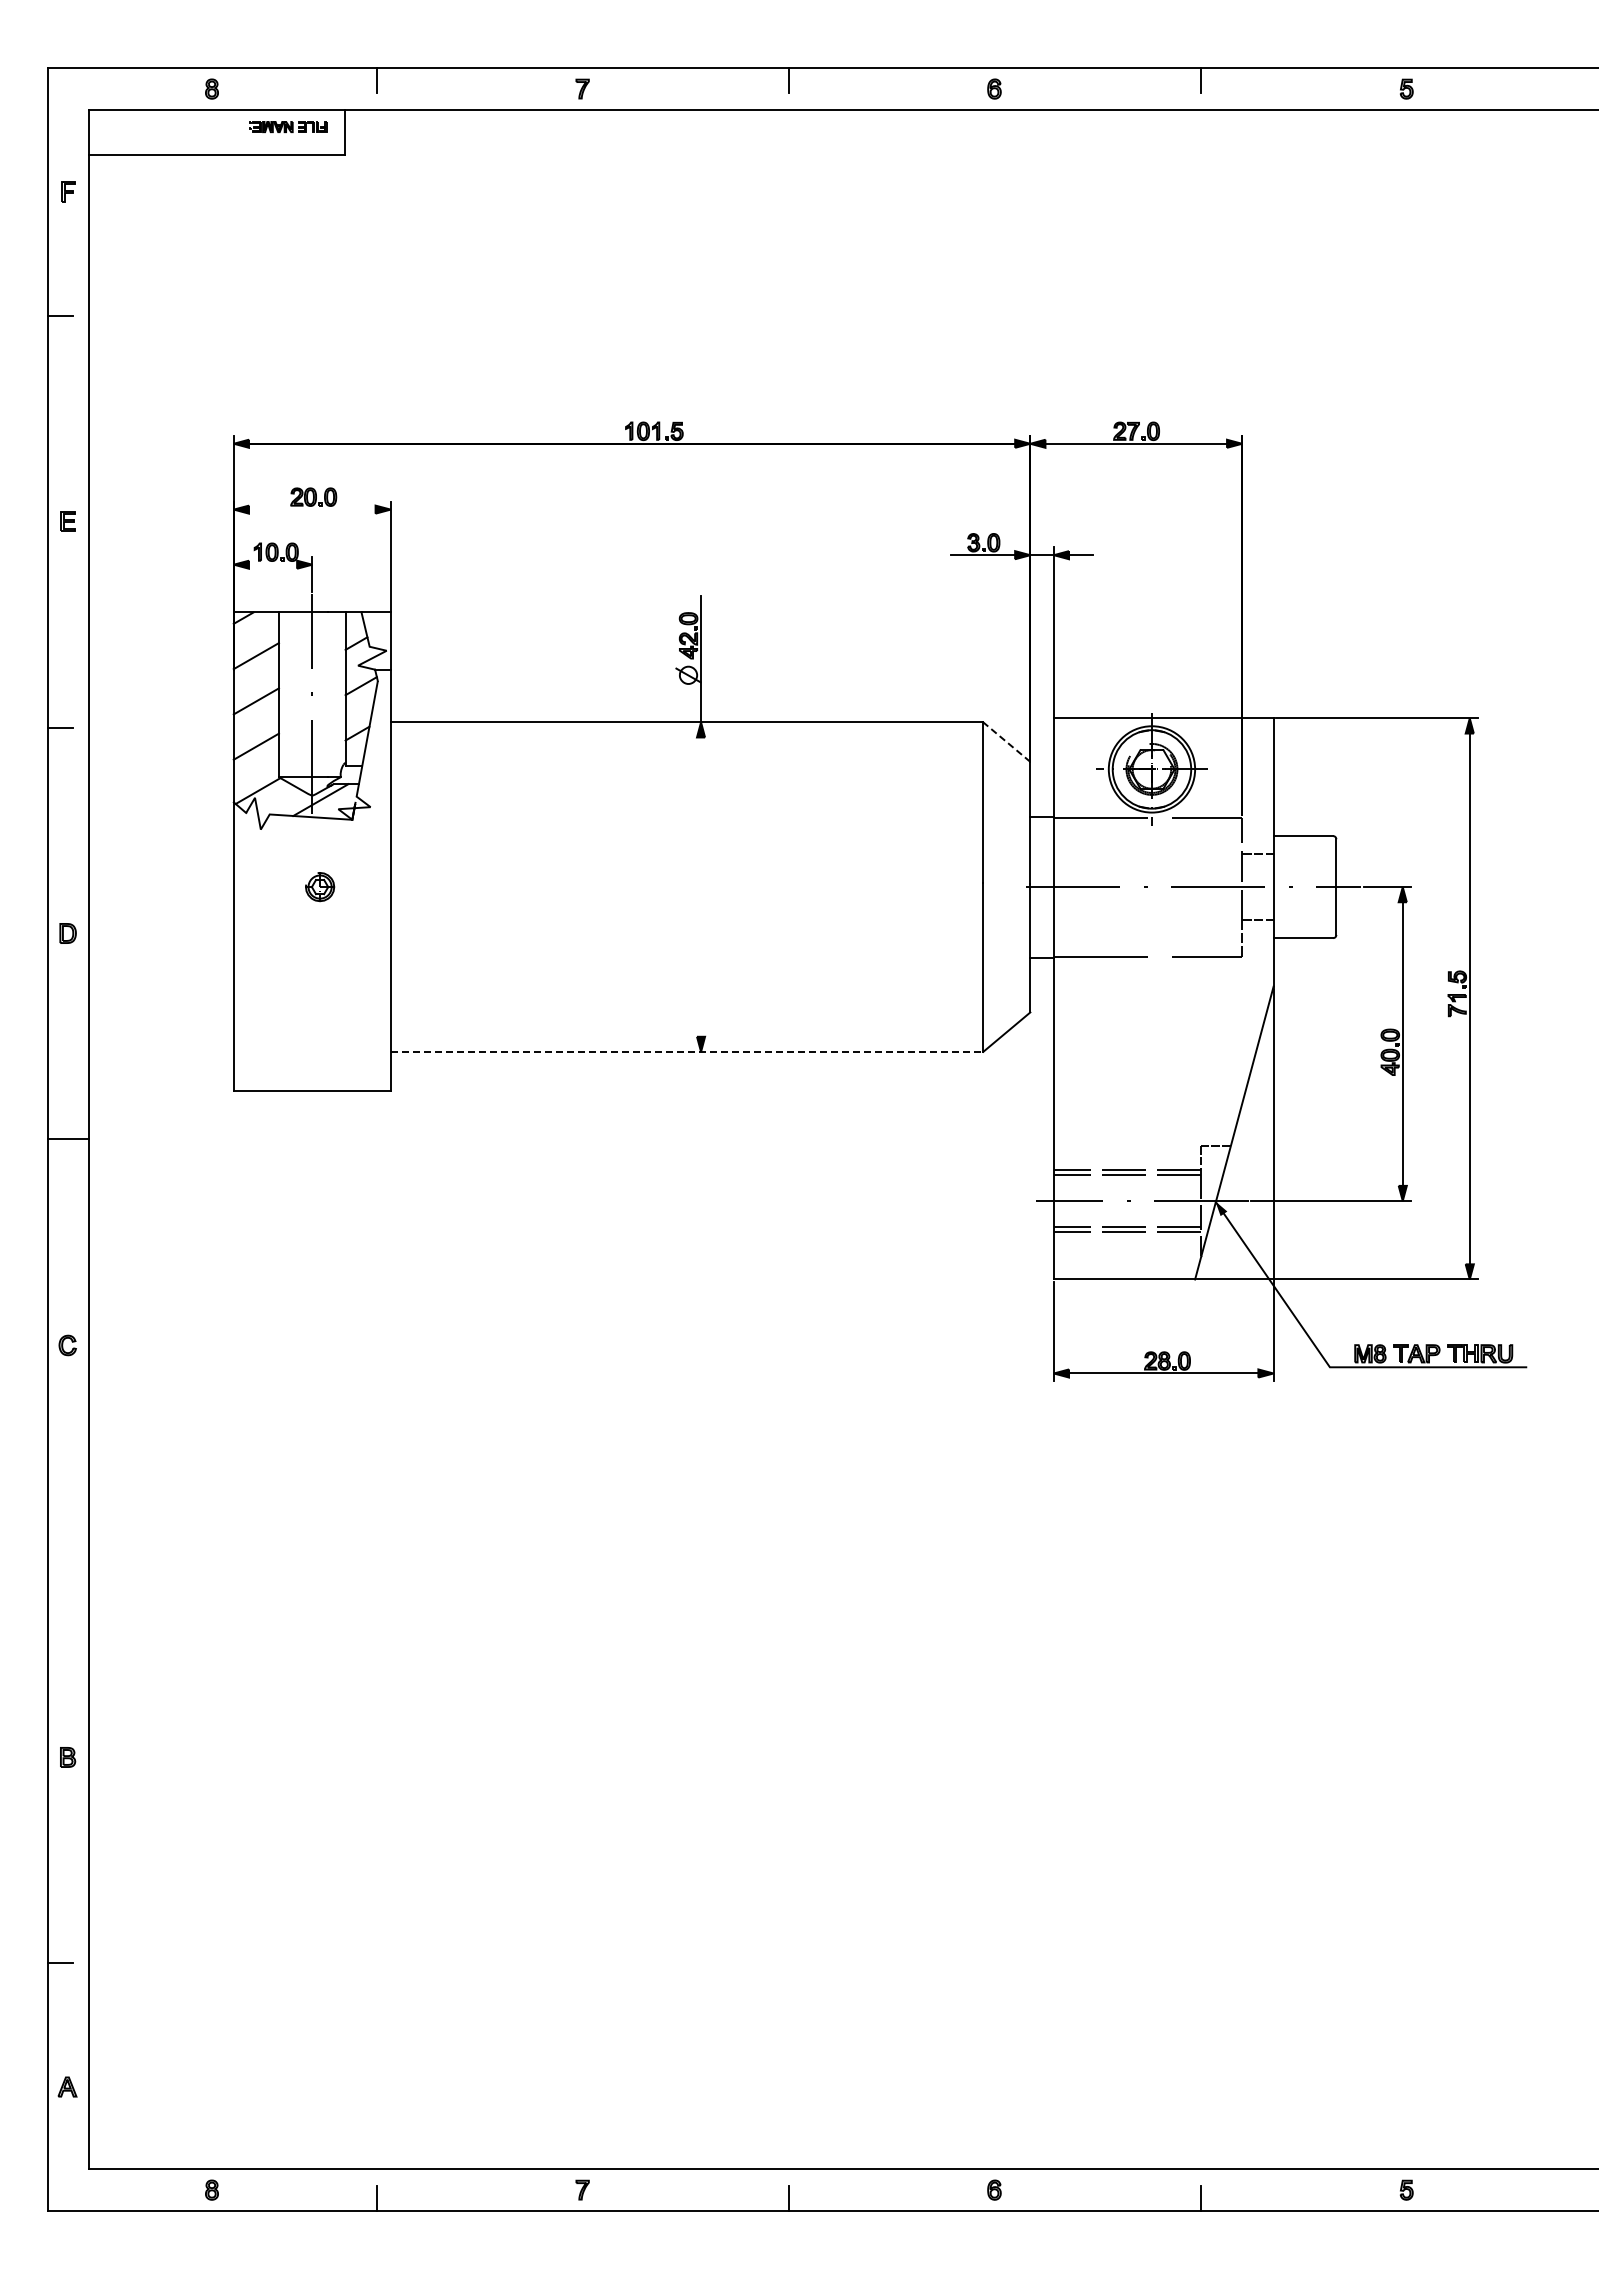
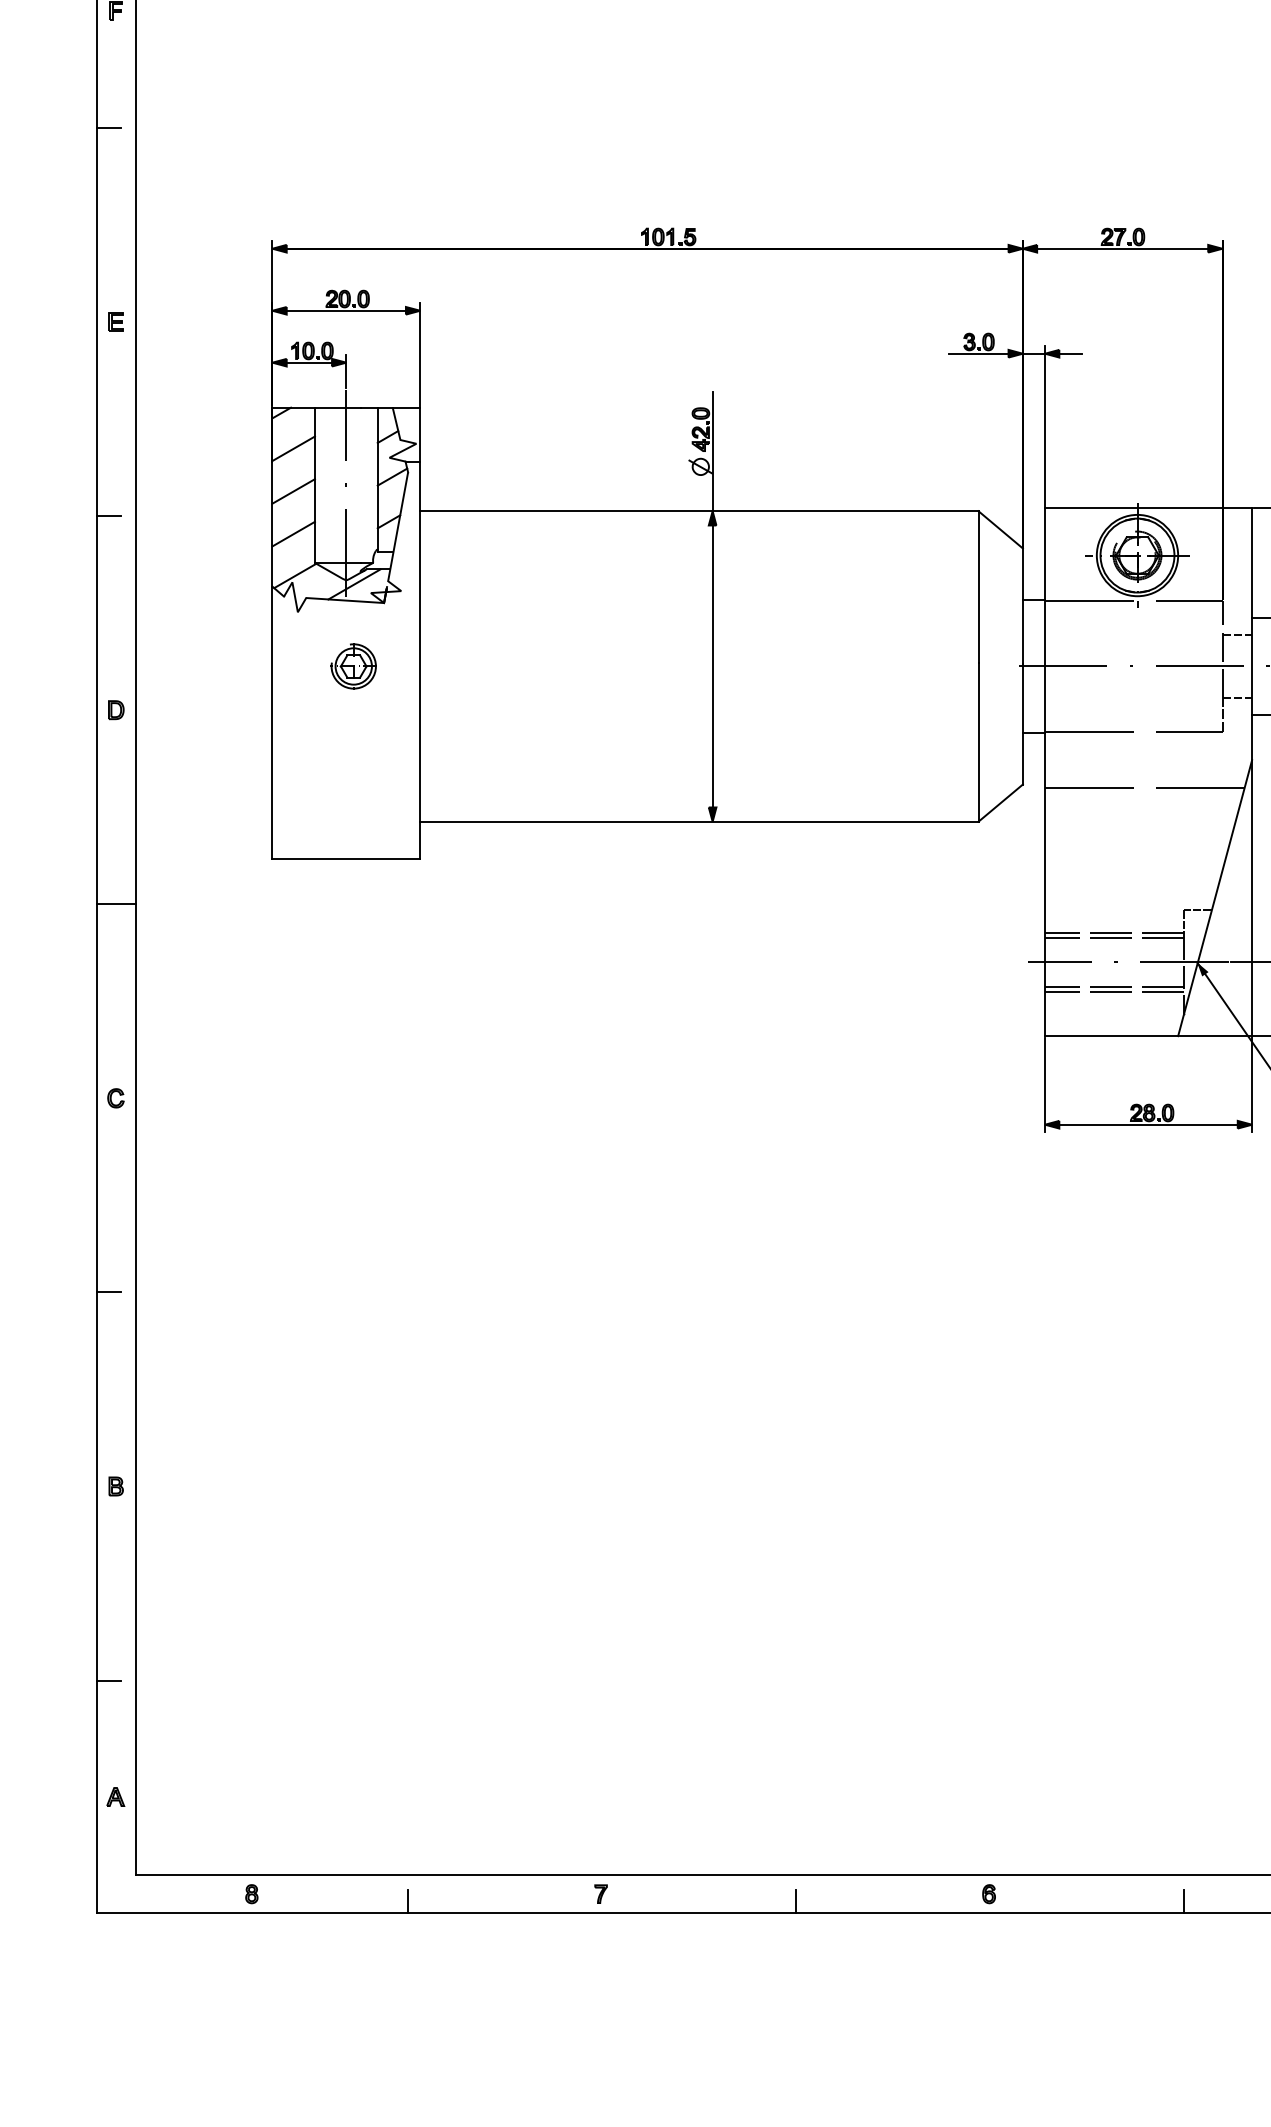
line: (312, 509) -> (346, 310), added
line: (273, 564) -> (309, 362), added
line: (1006, 742) -> (1000, 530), dashed -> solid
part: (319, 886) -> (353, 665), size x1.67
line: (701, 886) -> (713, 665), added
line: (1159, 1016) -> (1144, 788), added
line: (687, 1051) -> (699, 821), dashed -> solid
line: (59, 1551) -> (108, 1292), added

